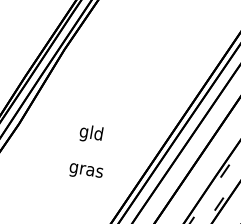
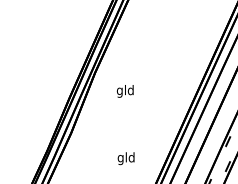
text: (90, 133) -> (124, 91), moved
text: (86, 170) -> (126, 158), gras -> gld

